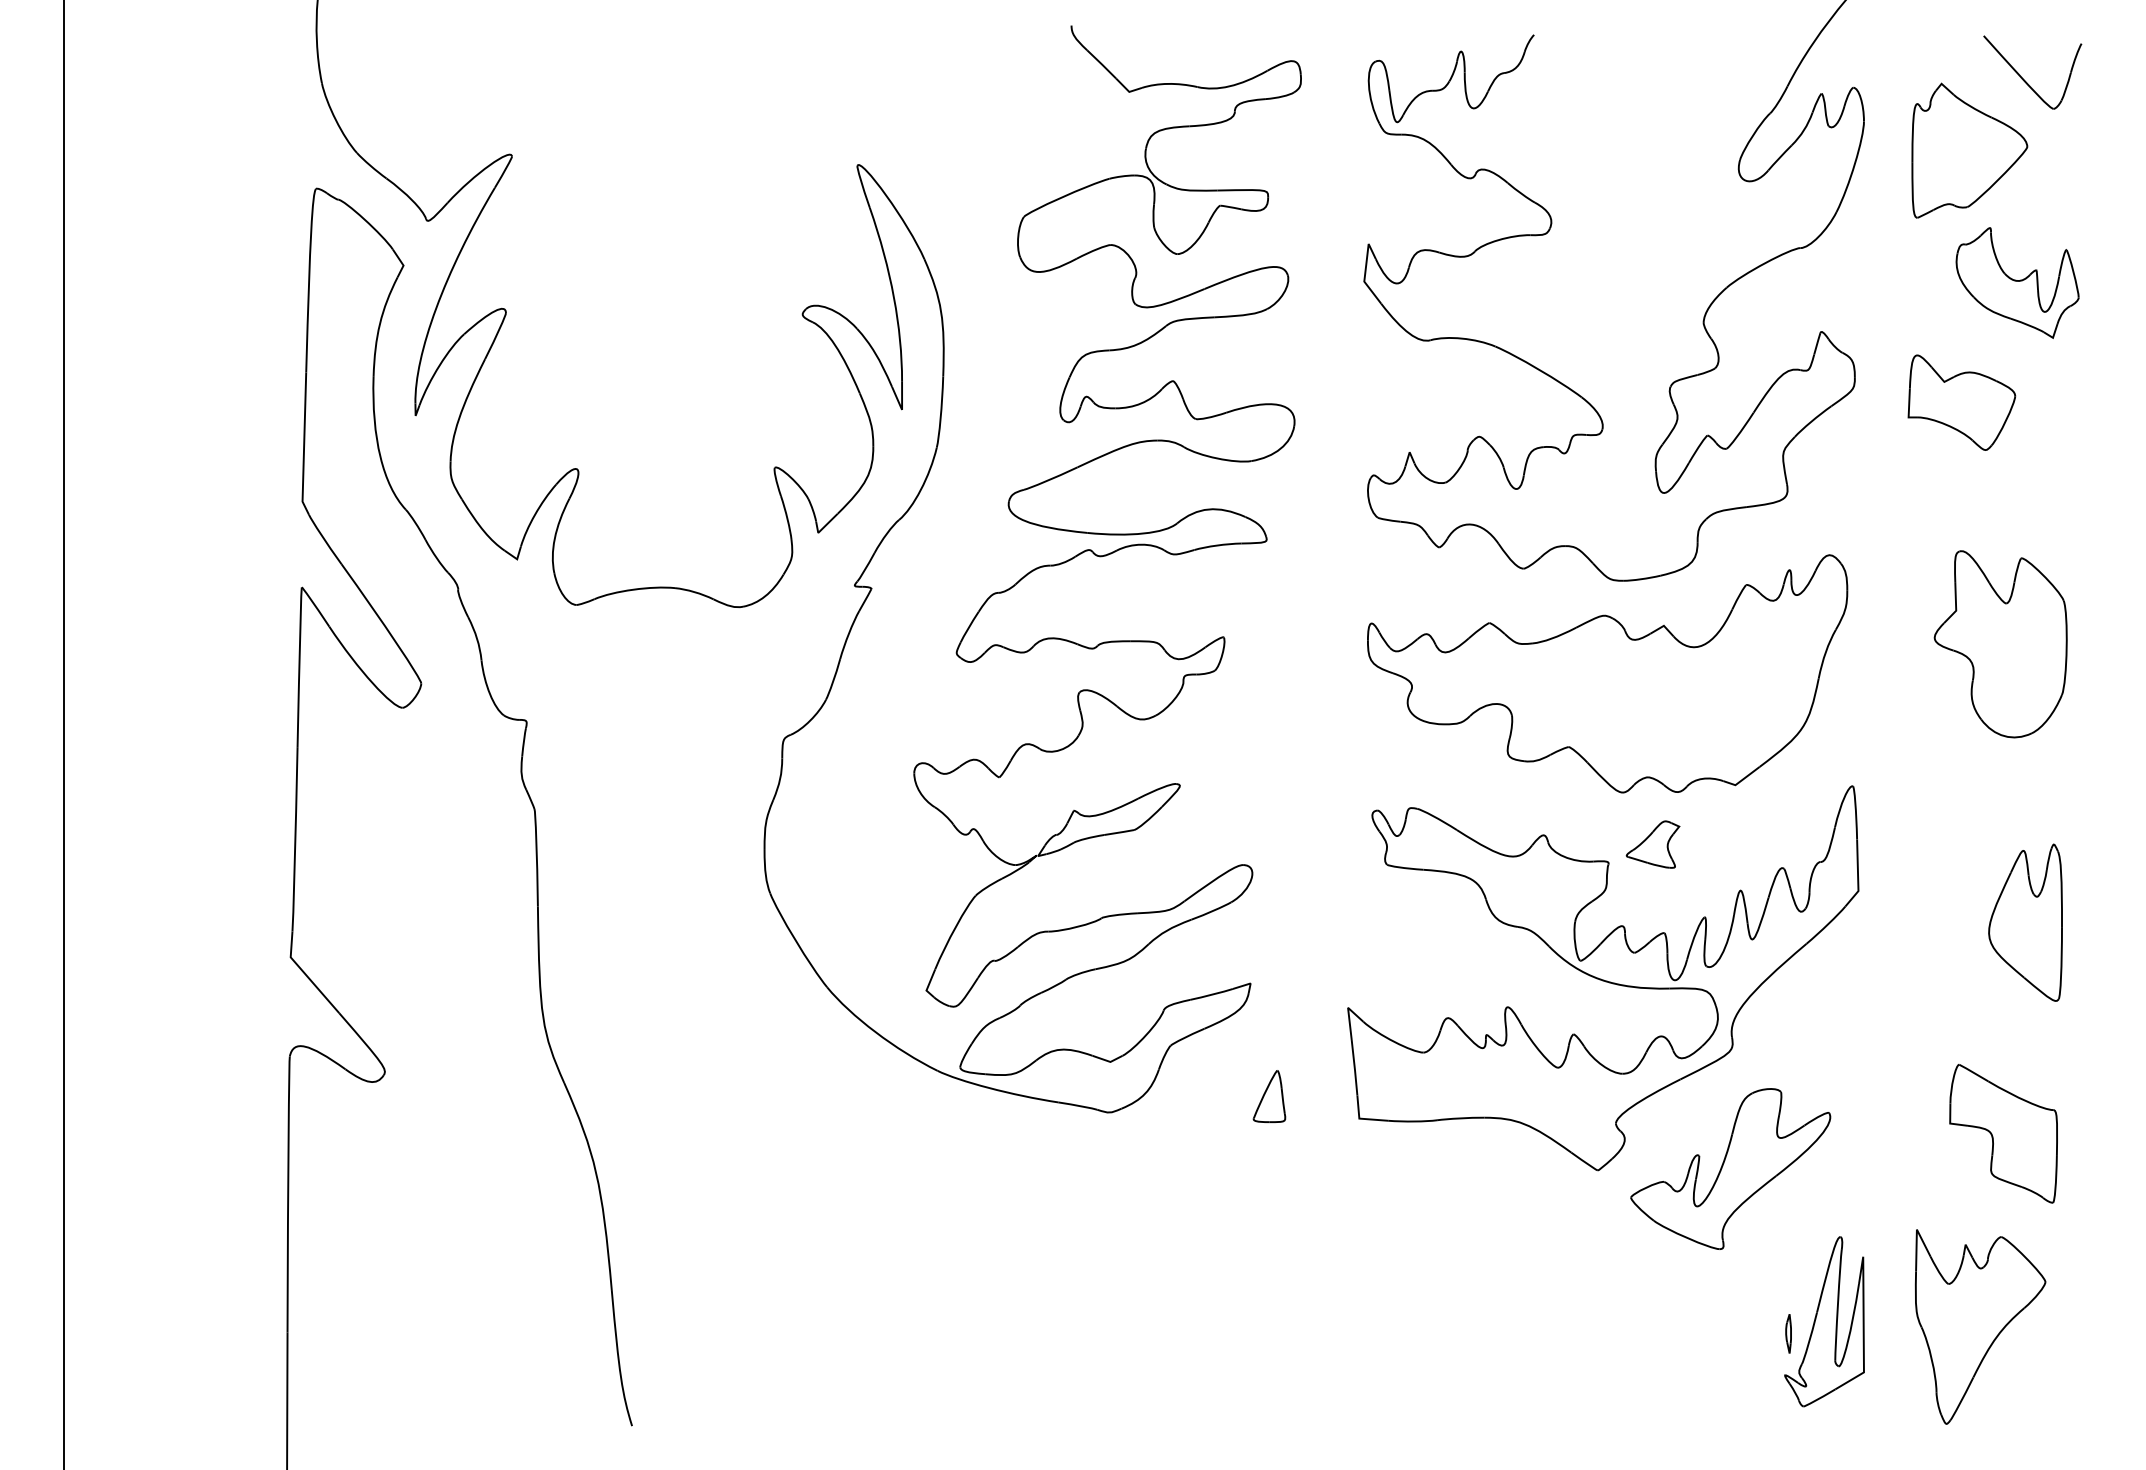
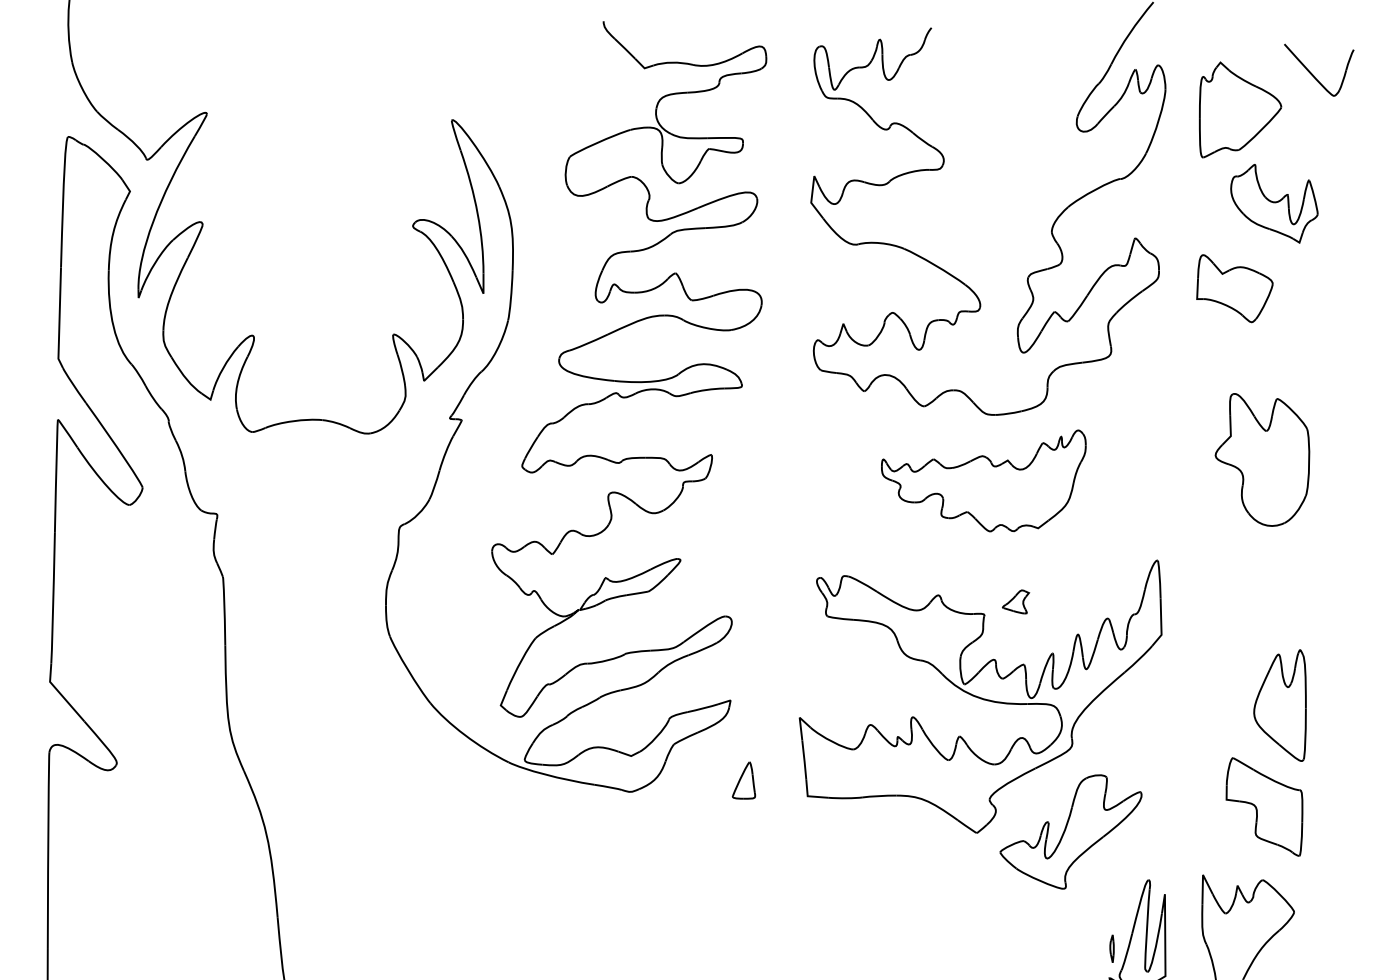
part: (2024, 79) -> (1313, 75), moved
part: (1607, 673) -> (983, 480), size x0.6
part: (1652, 844) -> (1015, 601), size x0.7
part: (2025, 922) -> (1280, 705), moved

